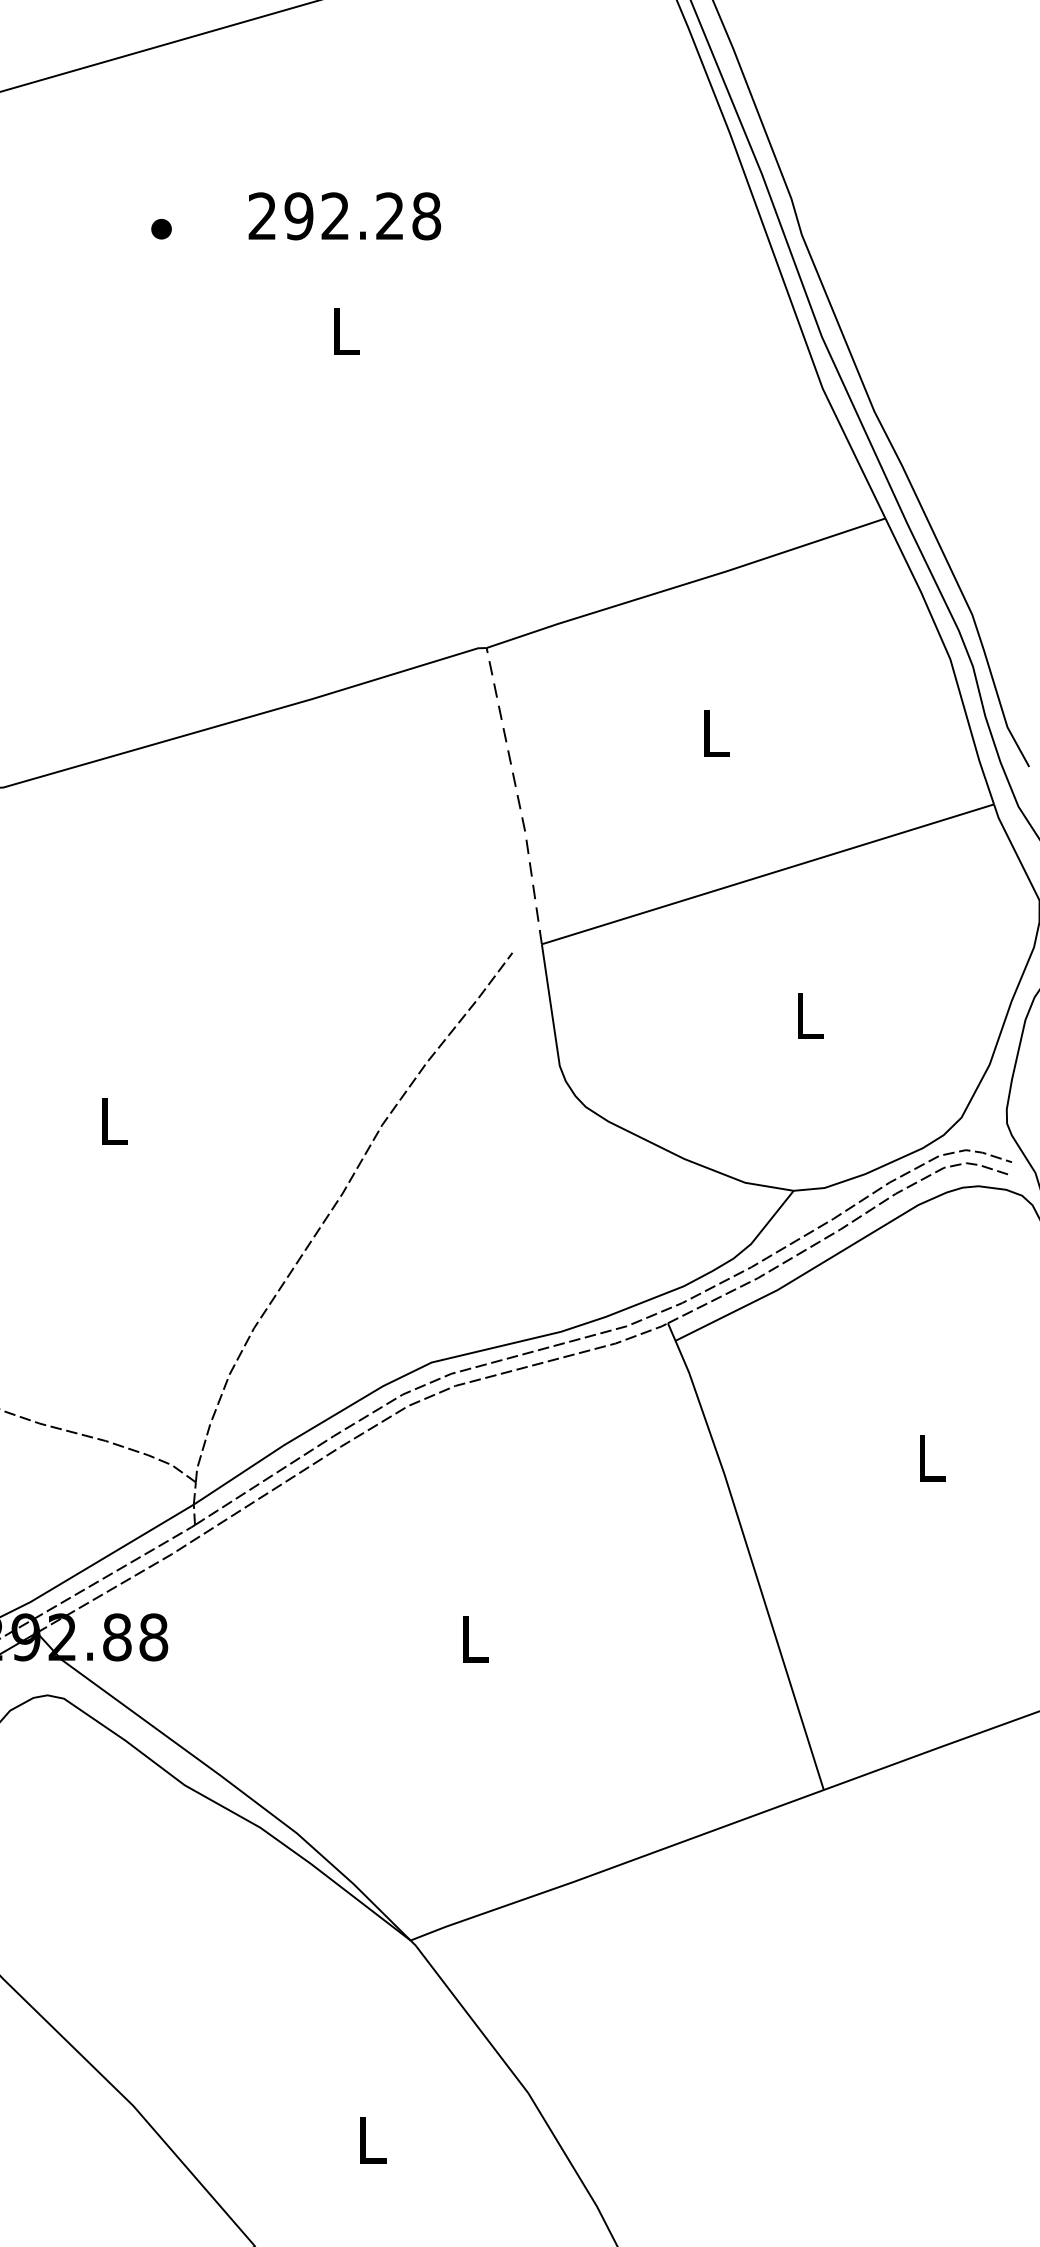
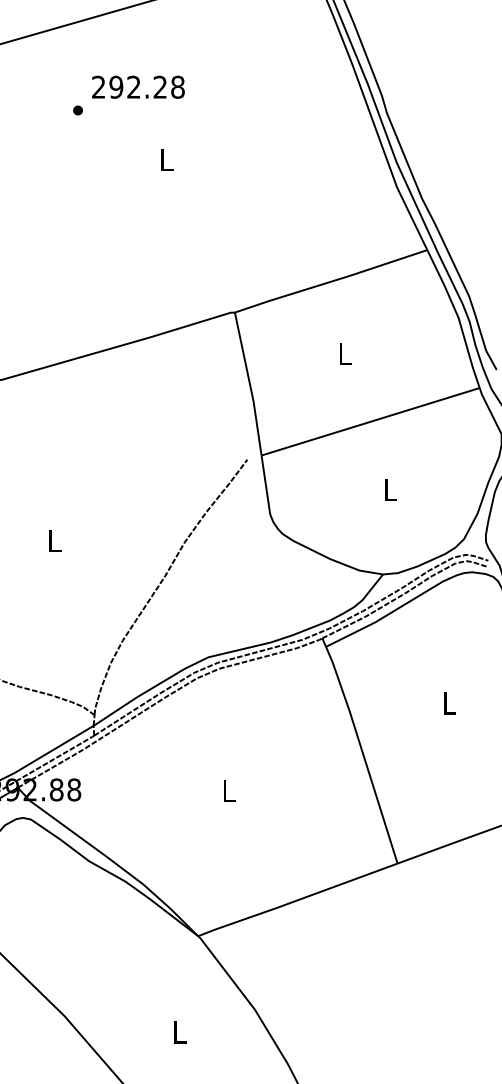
text: (344, 214) -> (138, 86), moved
line: (516, 794) -> (249, 383), dashed -> solid

